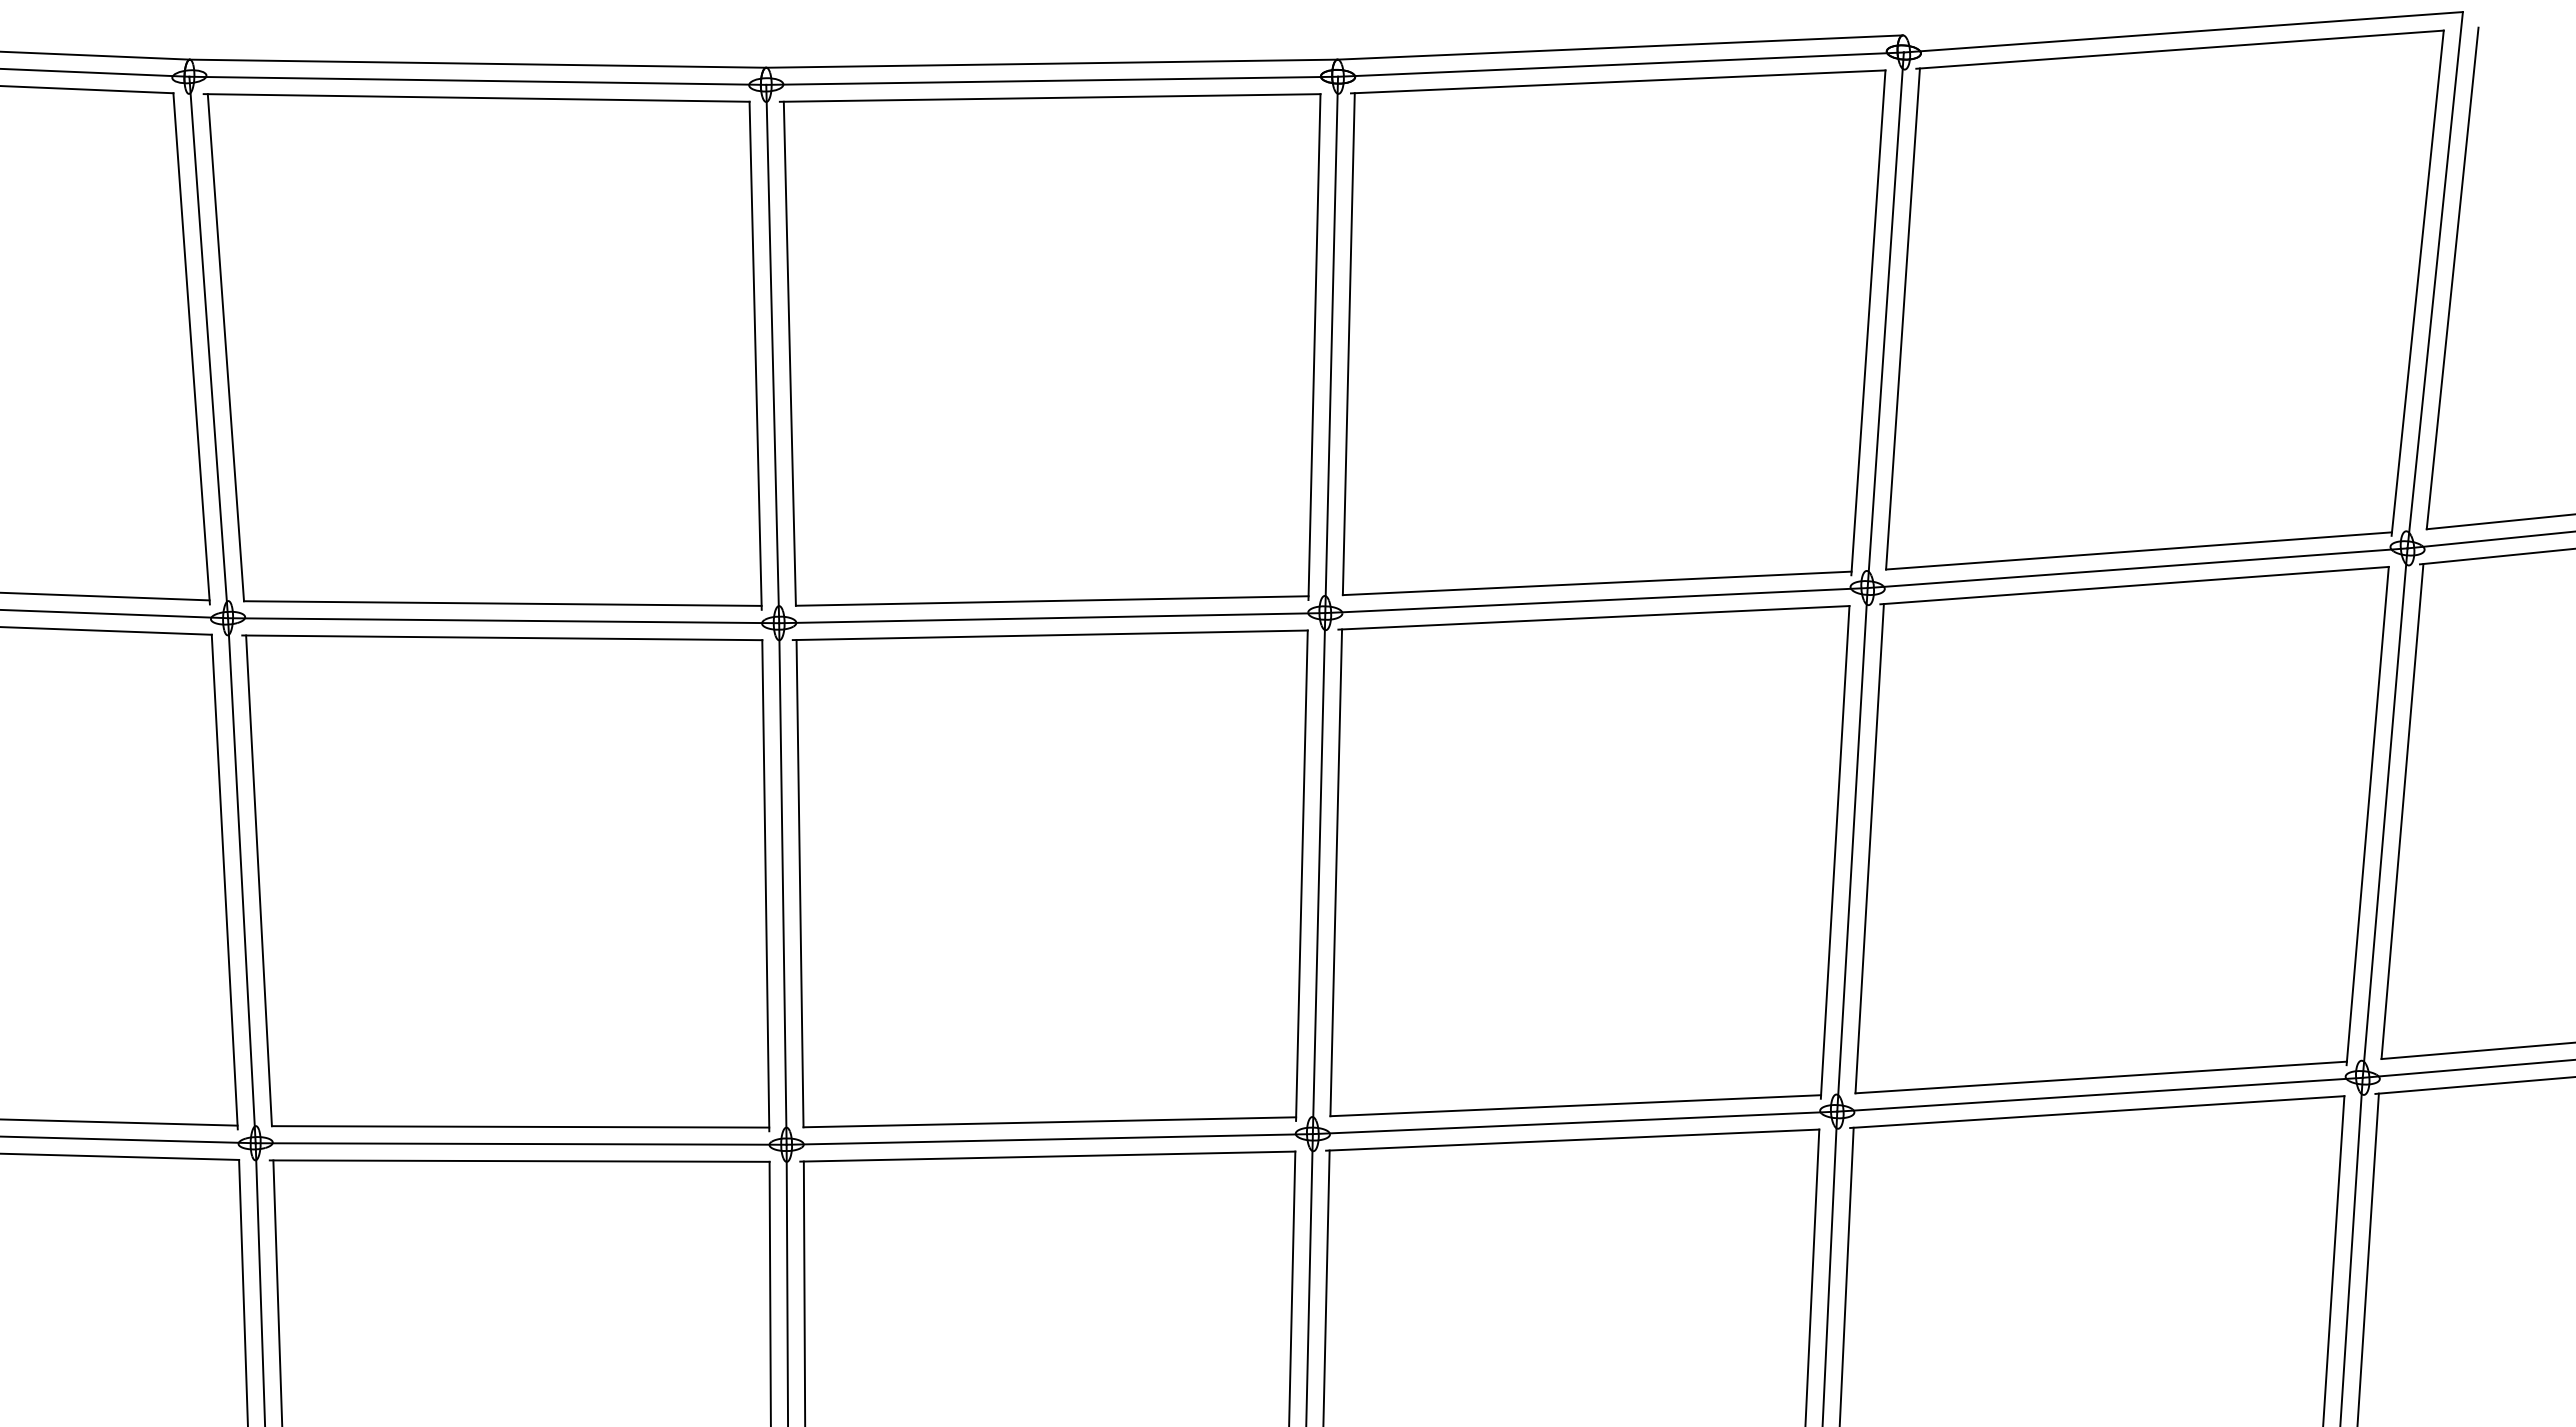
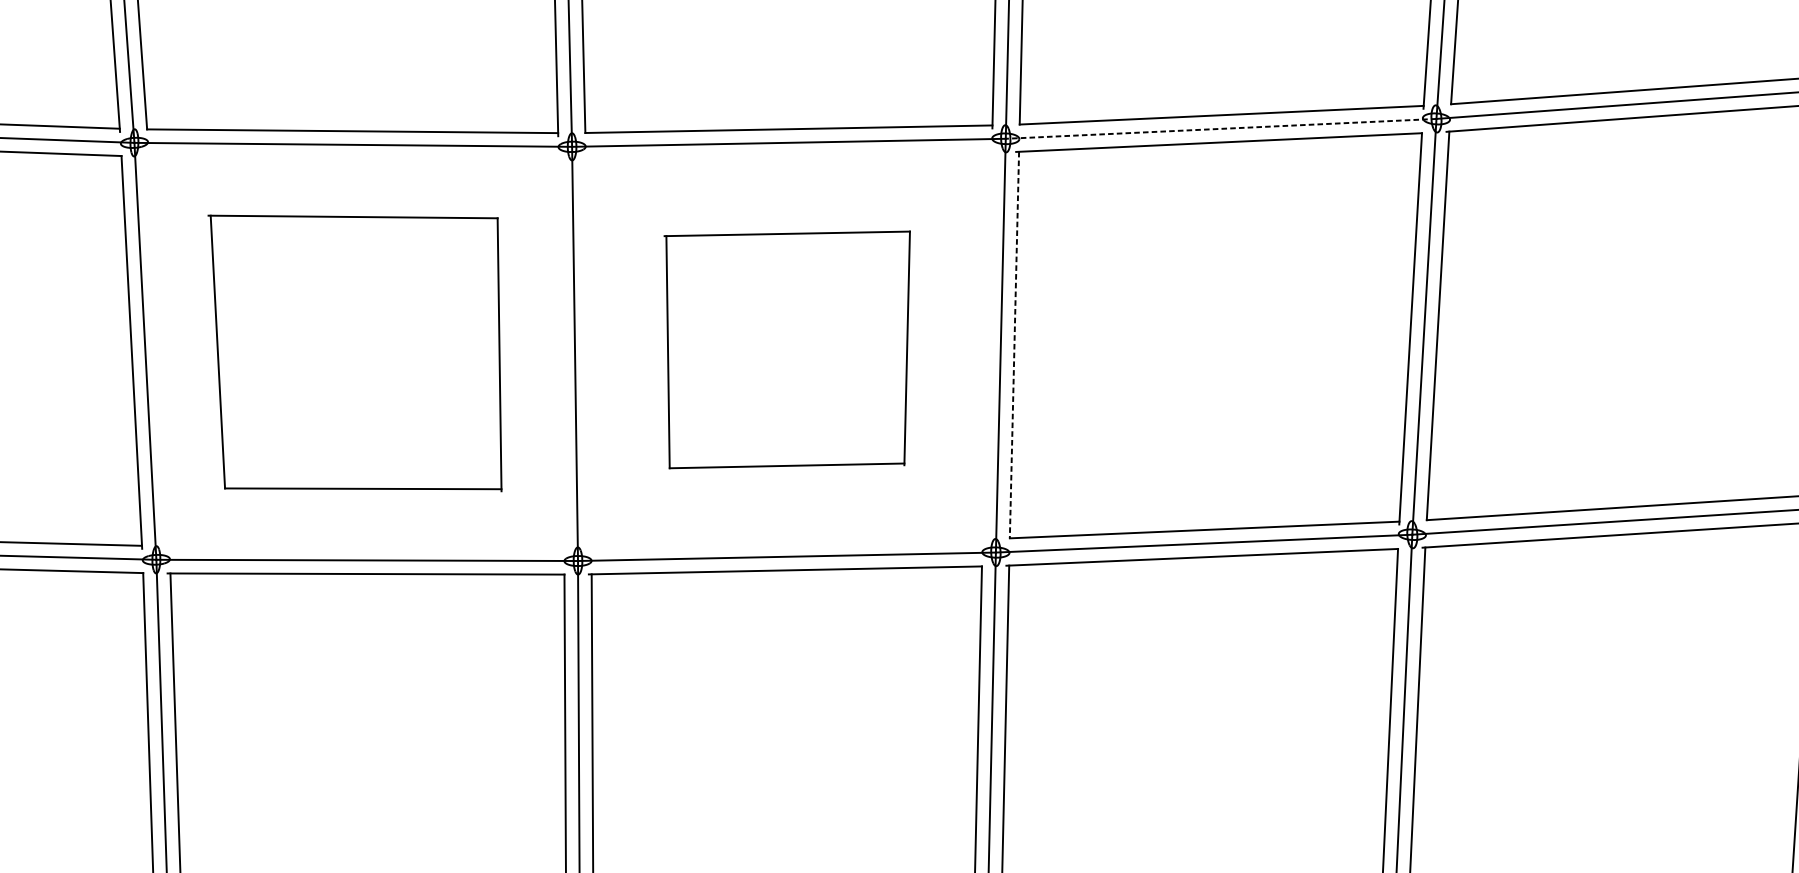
line: (1595, 600) -> (1220, 128), solid -> dashed
line: (1336, 873) -> (1014, 345), solid -> dashed
part: (1049, 878) -> (786, 349), size x0.6
part: (505, 883) -> (354, 353), size x0.7

